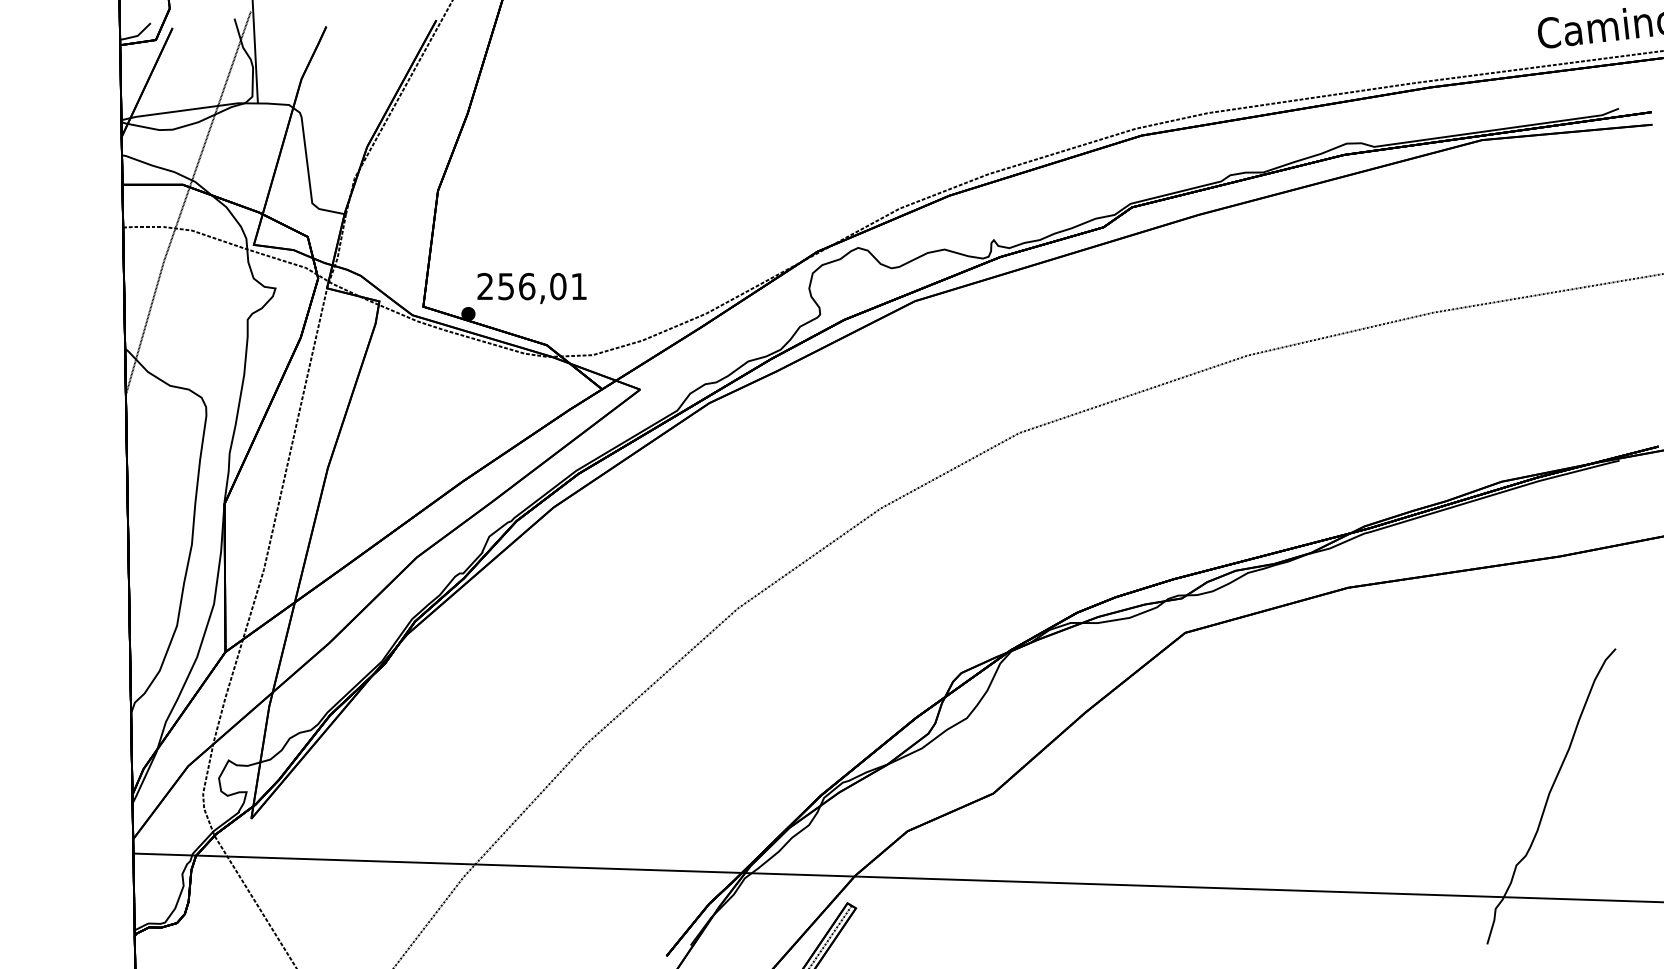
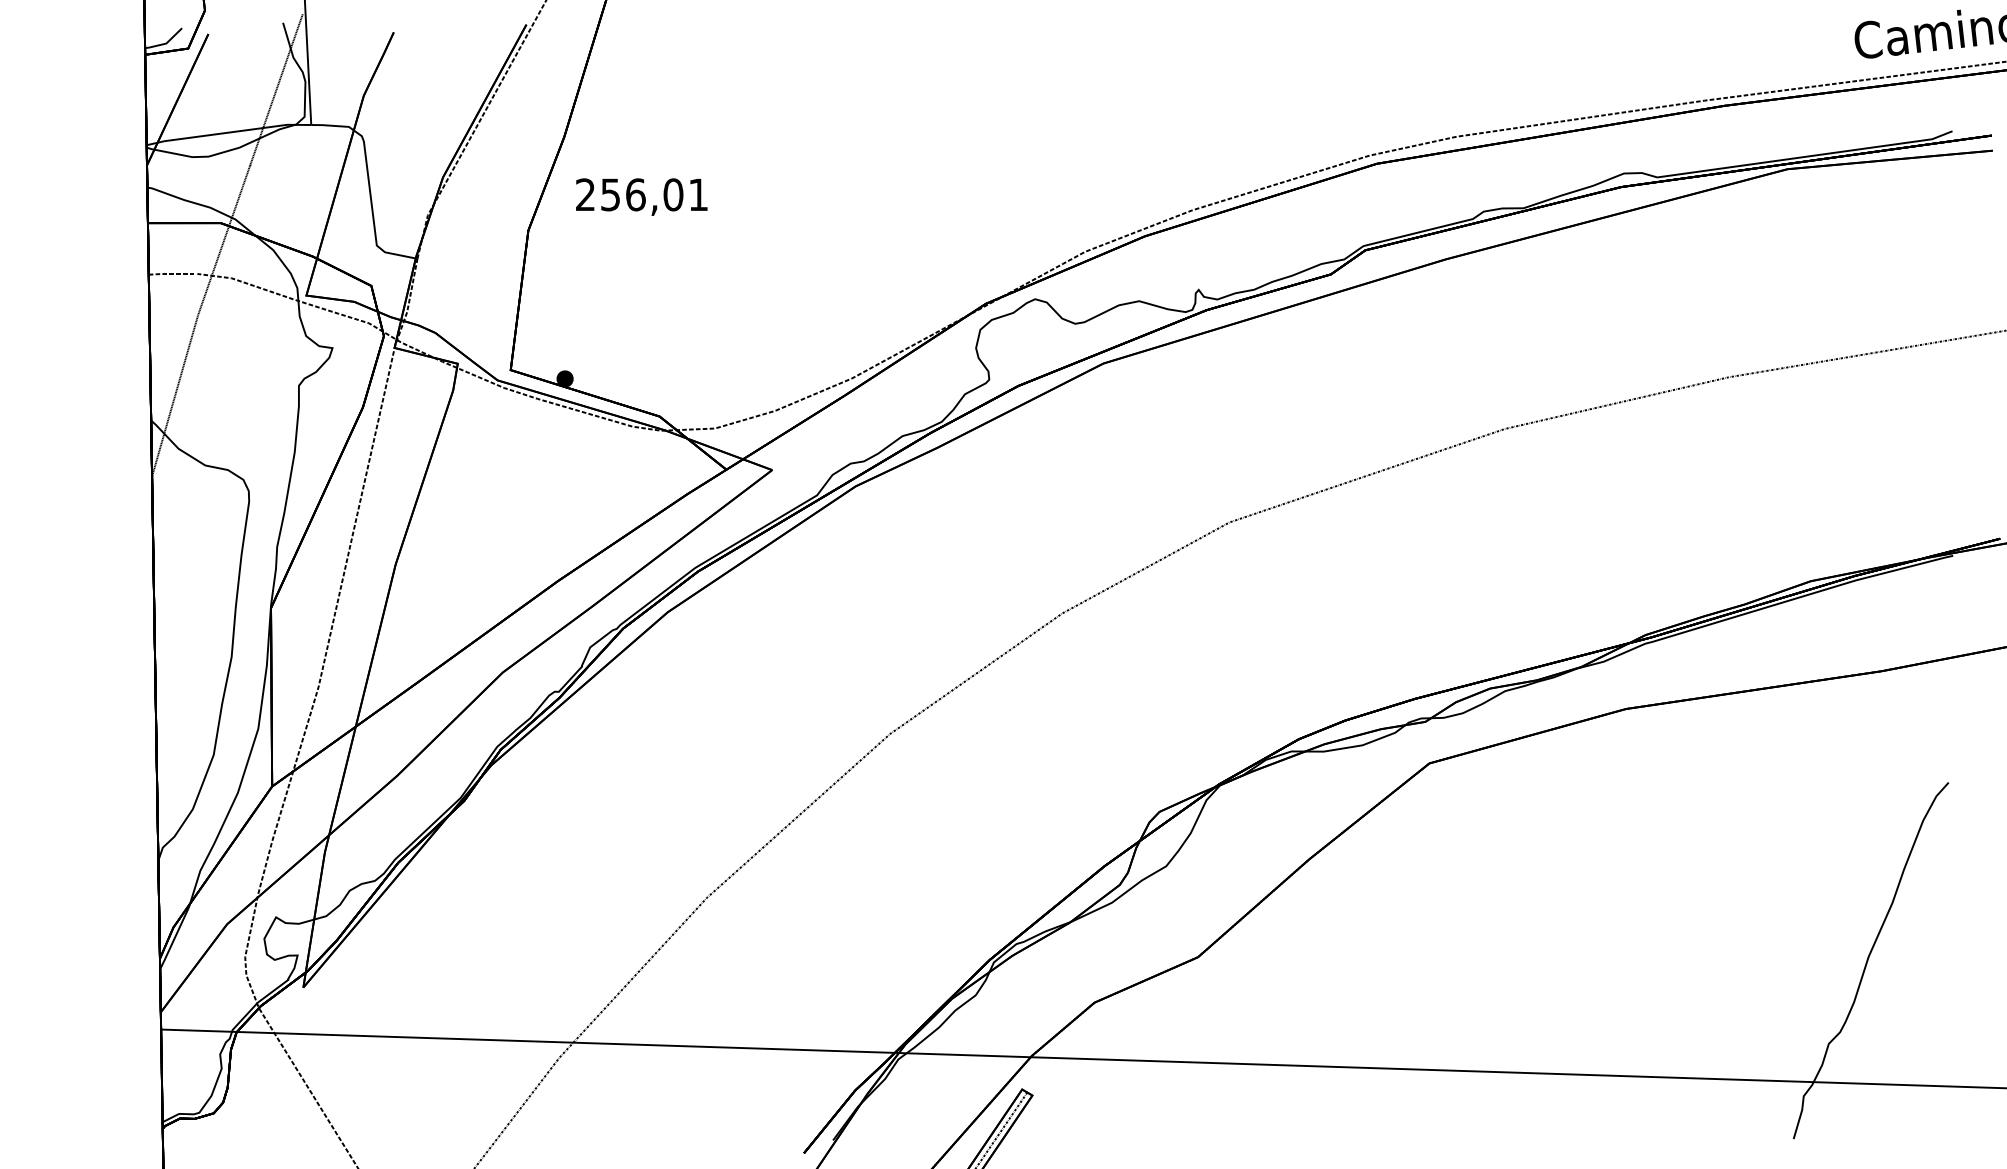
text: (531, 287) -> (641, 196), moved

